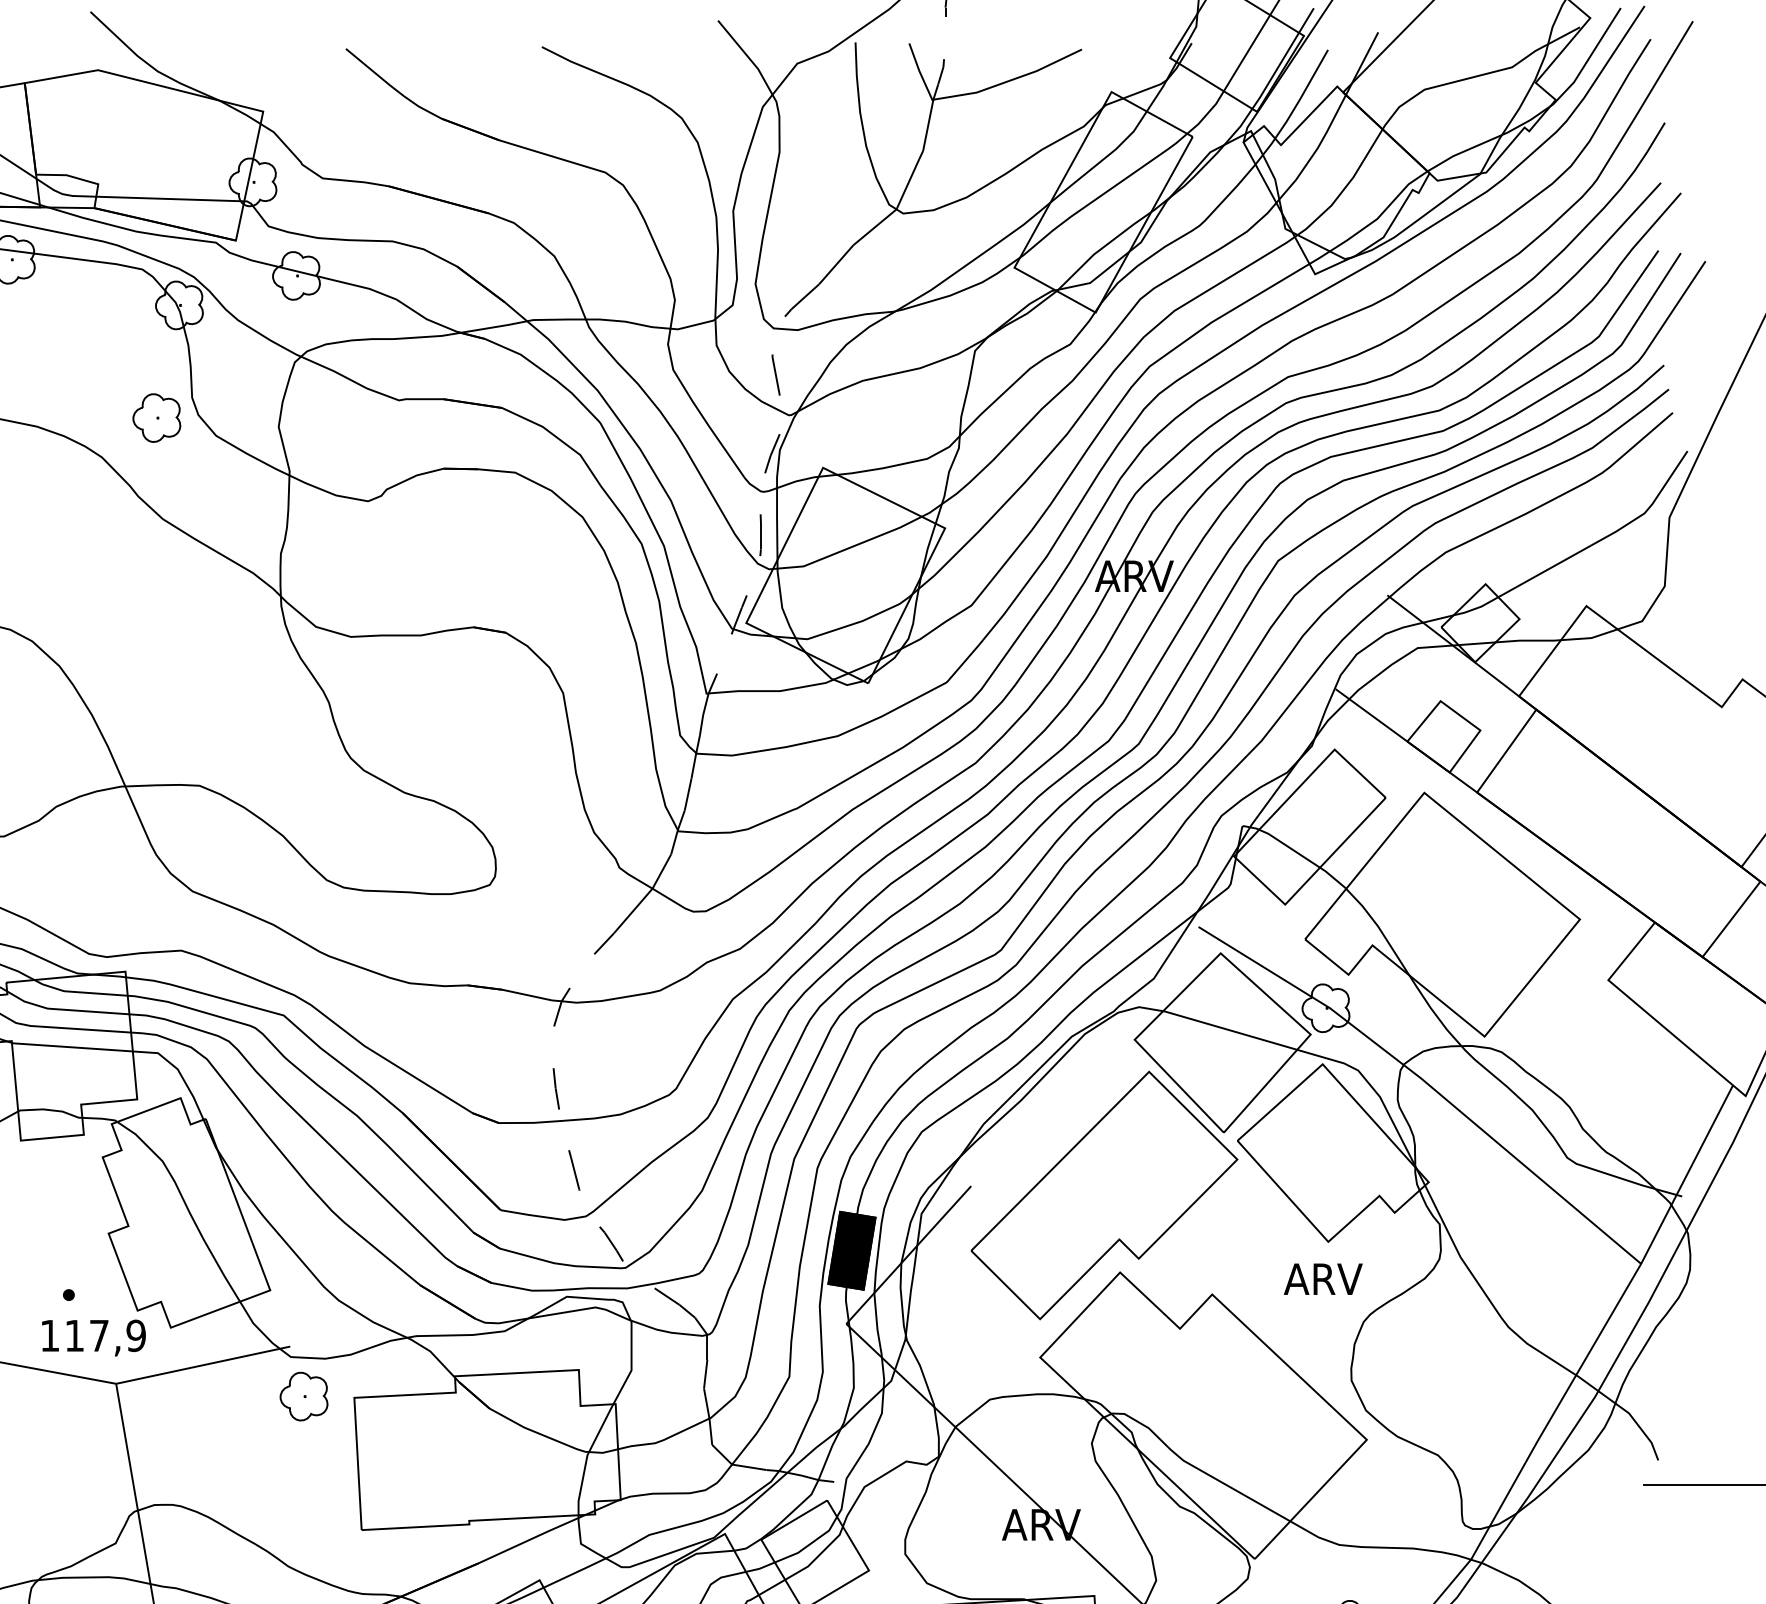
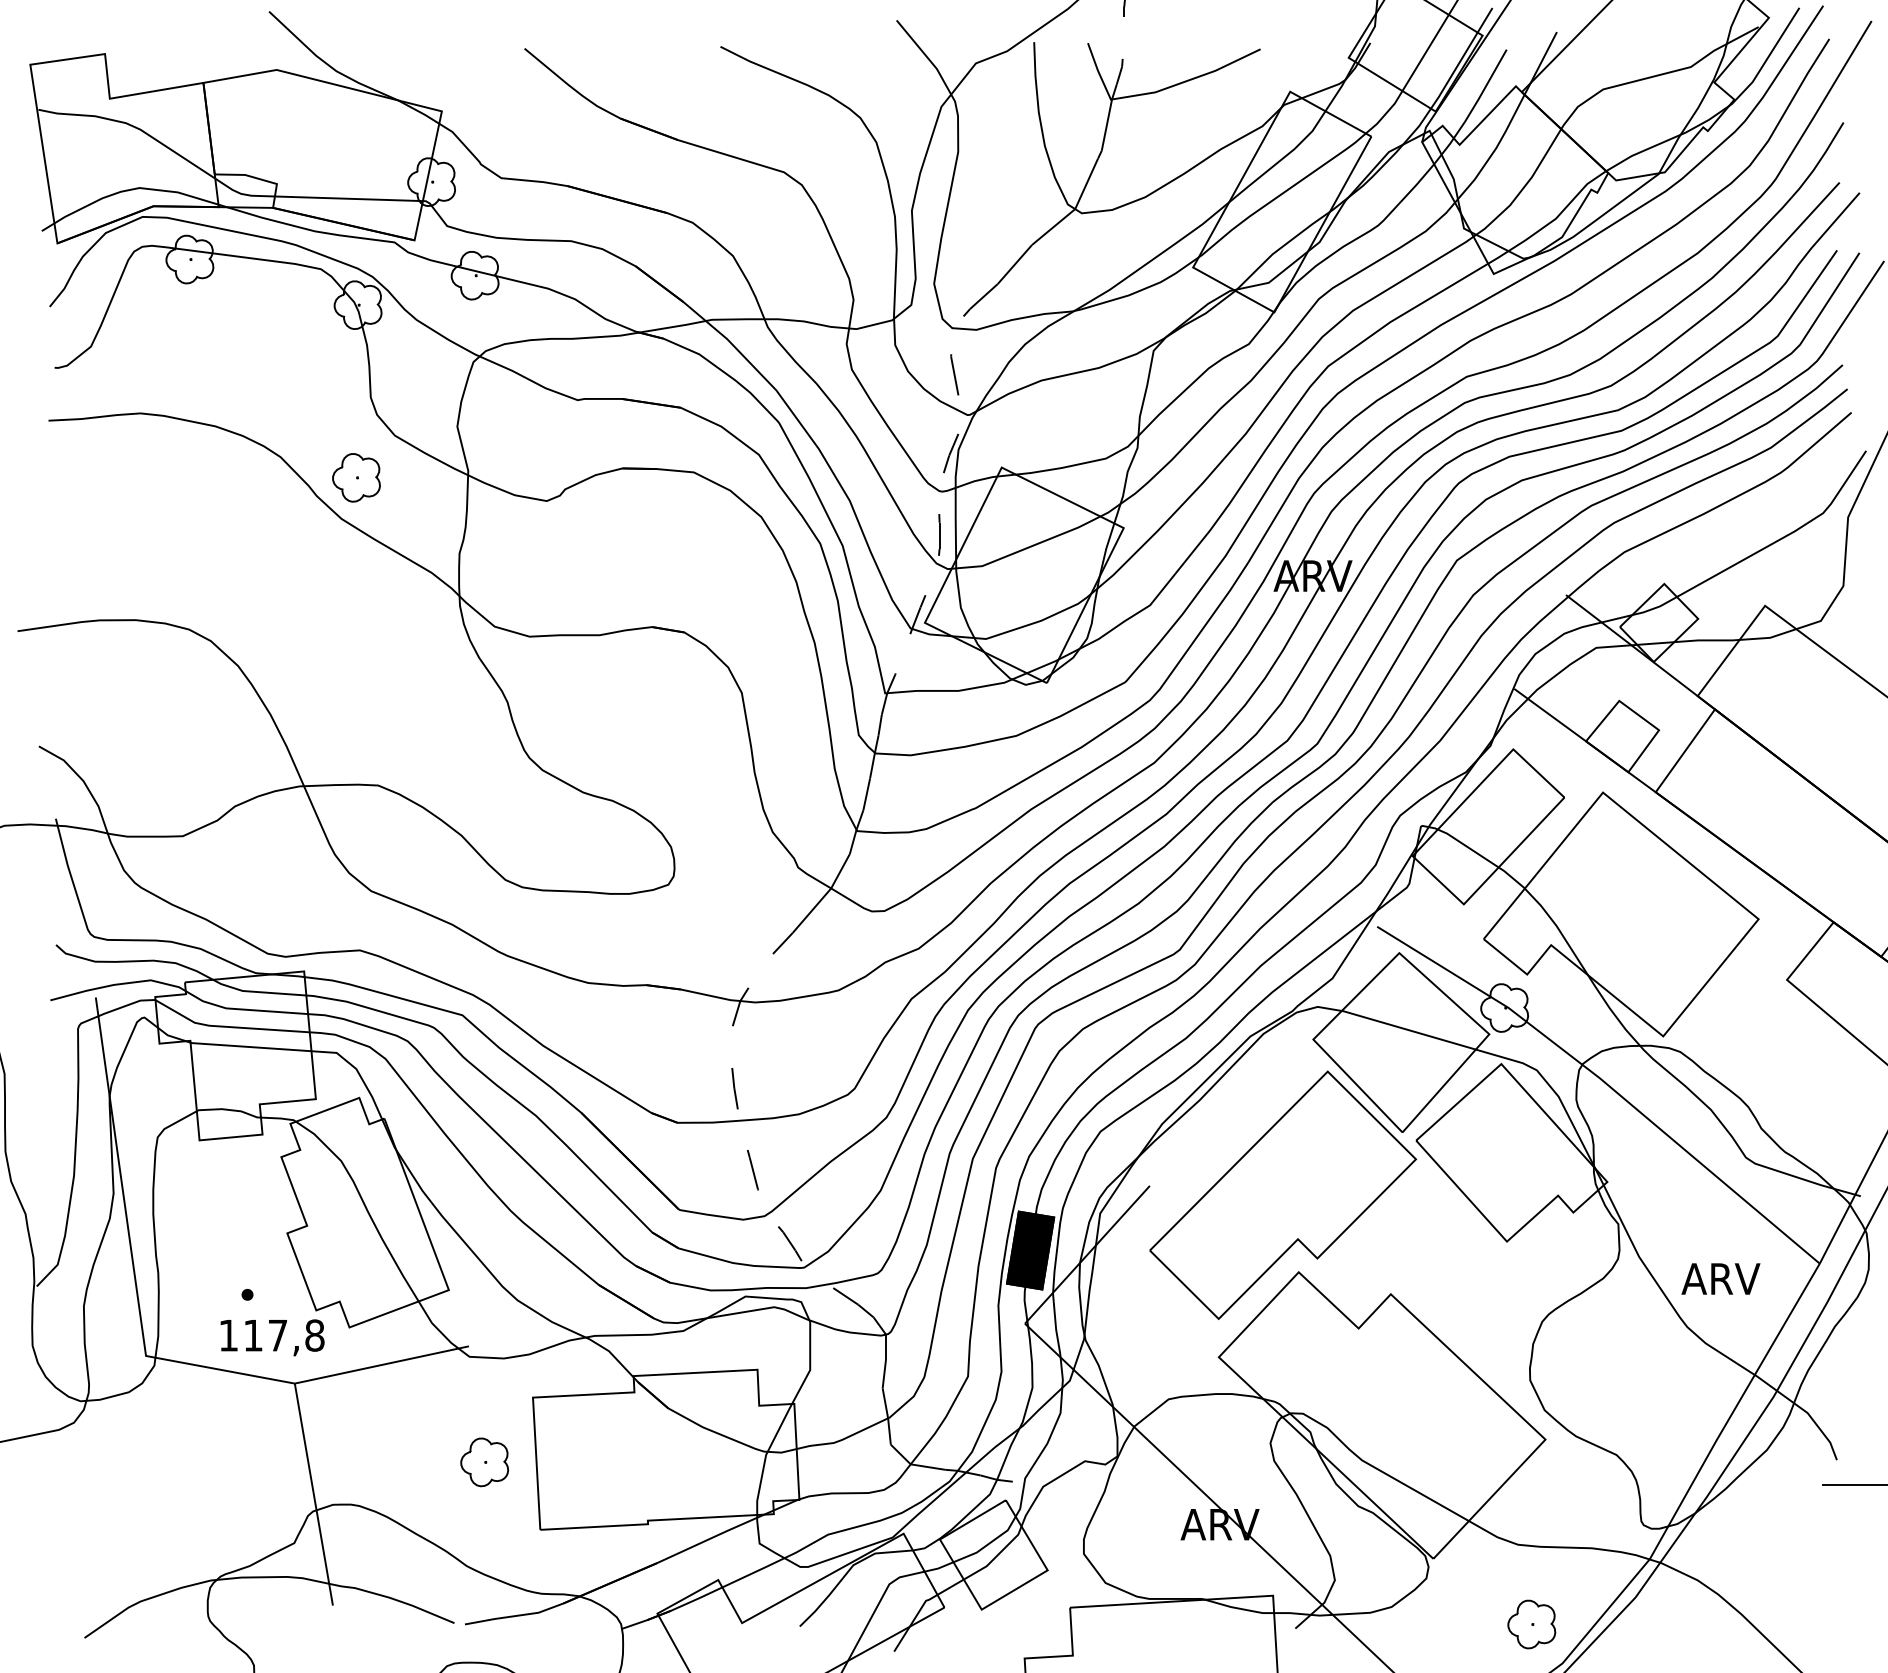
part: (156, 417) -> (356, 477), moved
text: (1322, 1278) -> (1720, 1278), moved
text: (135, 1335) -> (314, 1335), 117,9 -> 117,8
part: (303, 1396) -> (484, 1462), moved

